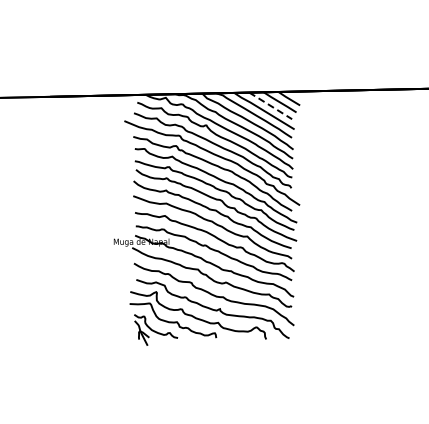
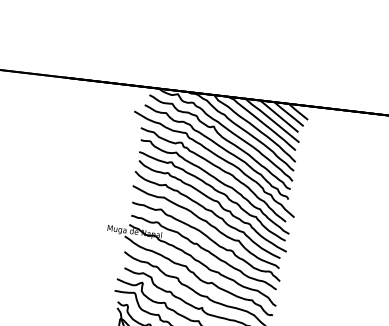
line: (270, 105) -> (279, 115), dashed -> solid

